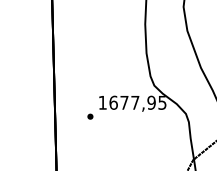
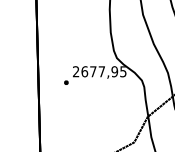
text: (101, 102) -> (75, 71), 1677,95 -> 2677,95

